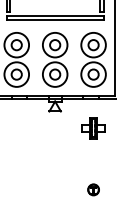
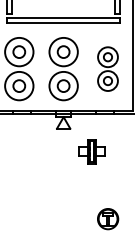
part: (93, 59) -> (107, 68), size x0.7
part: (93, 128) -> (91, 151), moved
part: (93, 189) -> (107, 218), size x1.6

